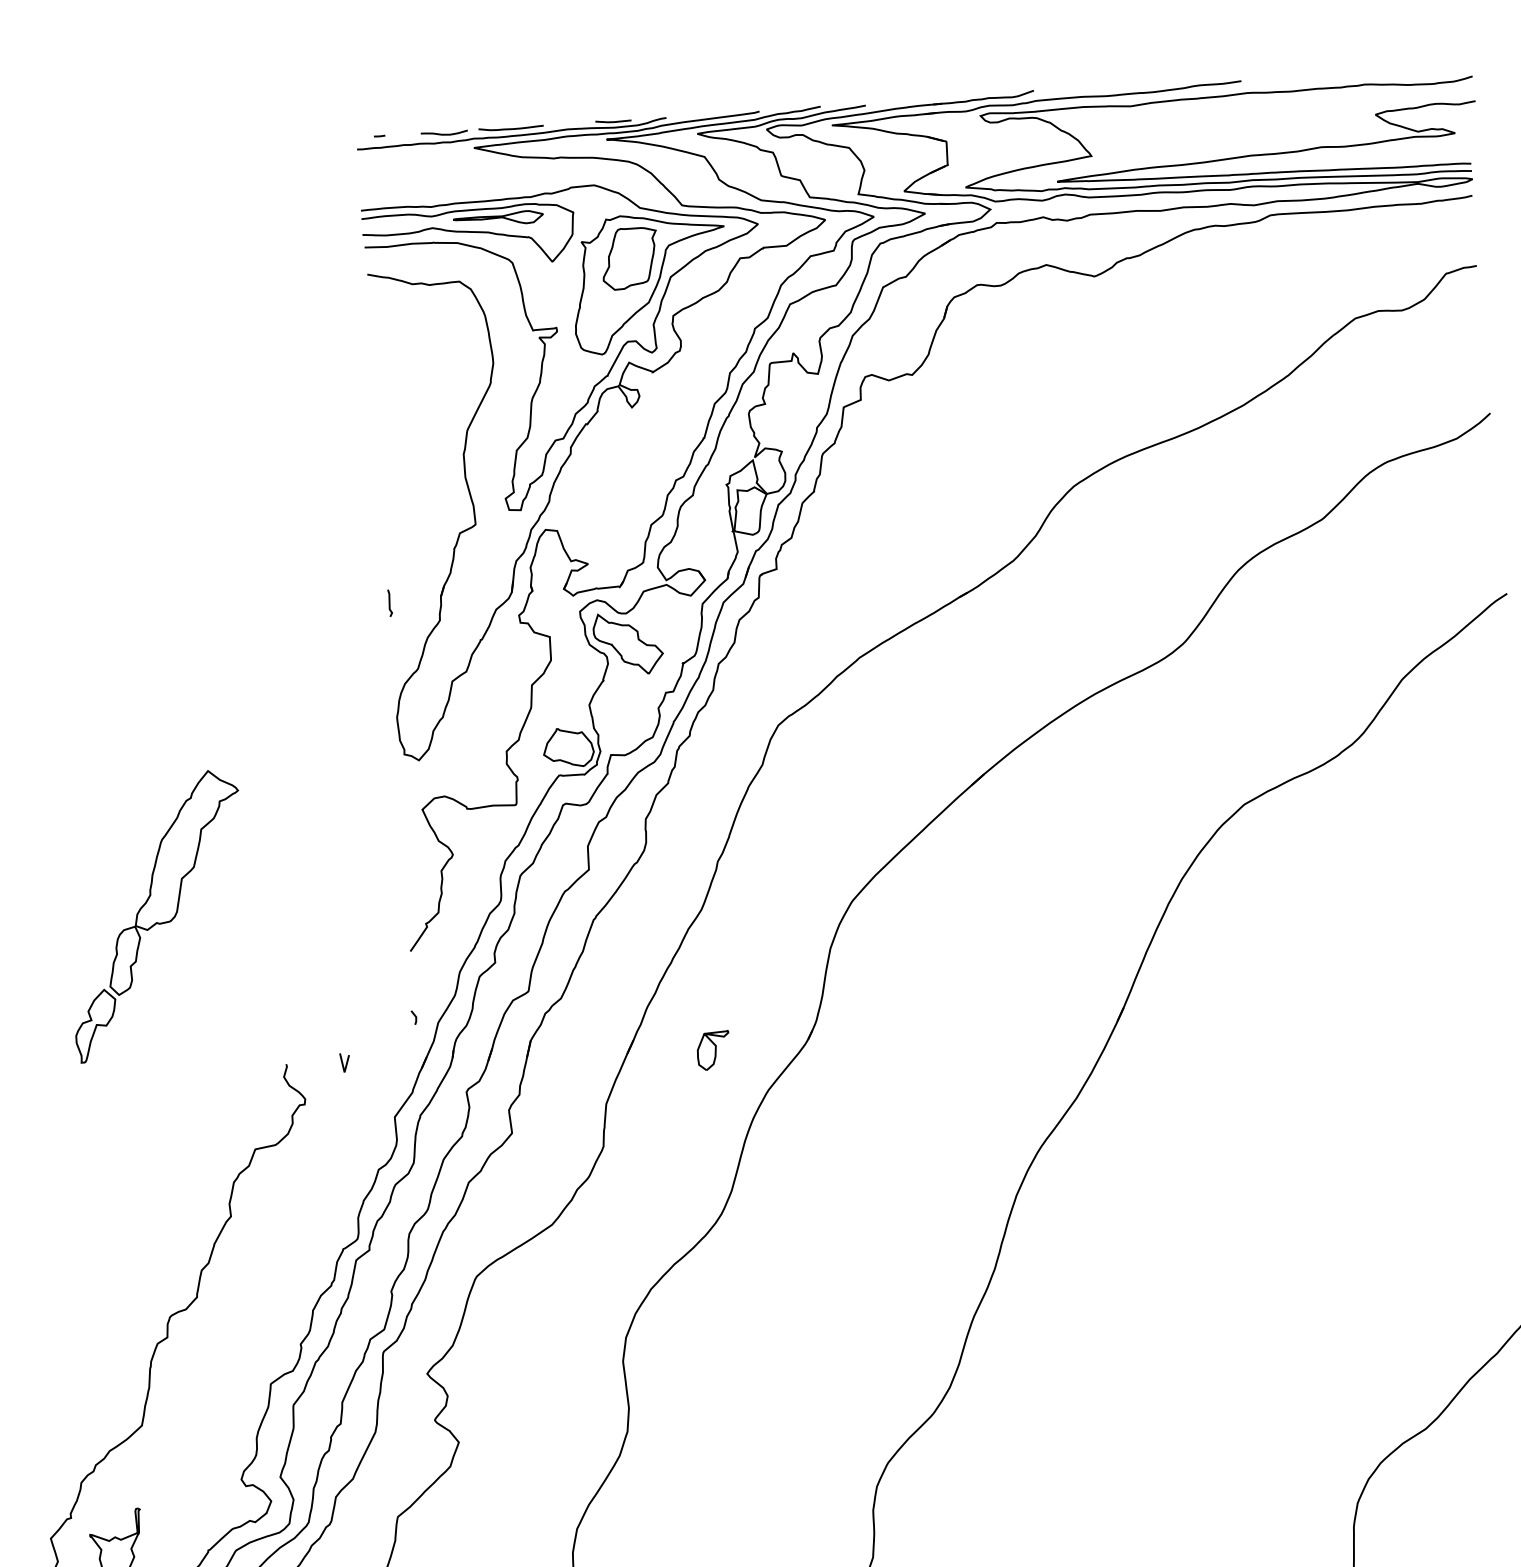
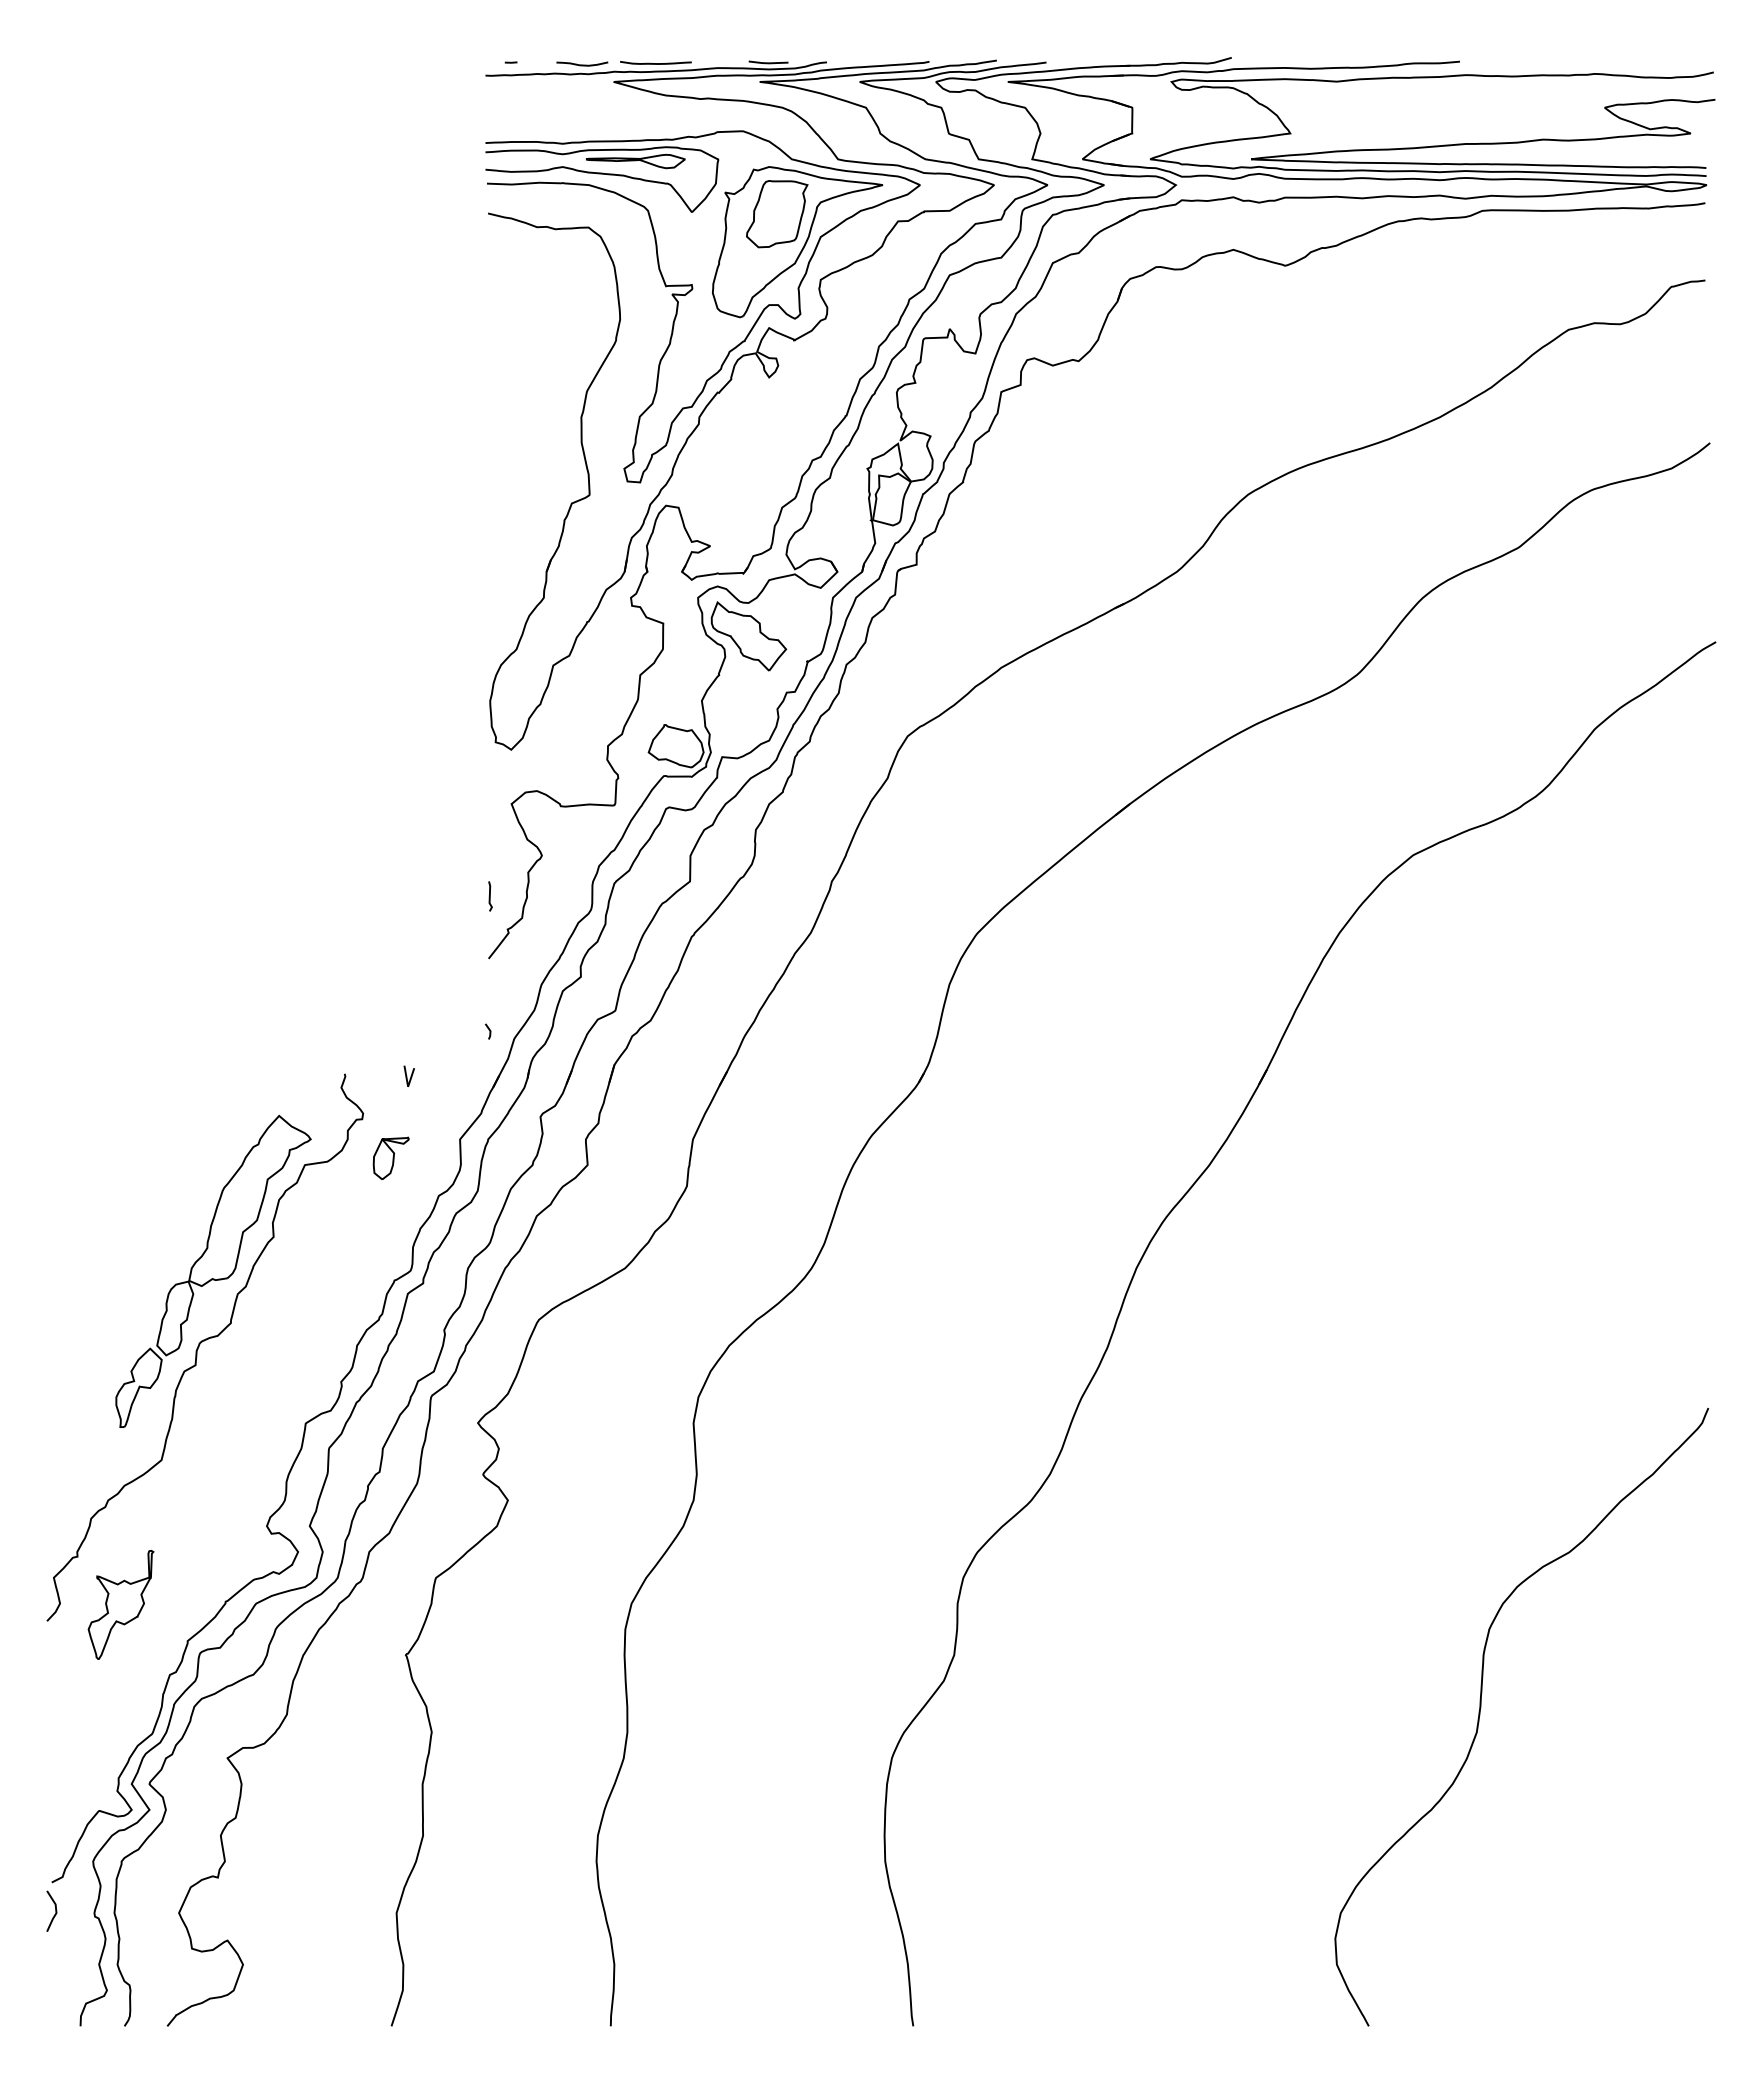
line: (390, 603) -> (490, 896), moved
part: (157, 915) -> (213, 1270), moved
part: (712, 1049) -> (390, 1157), moved

